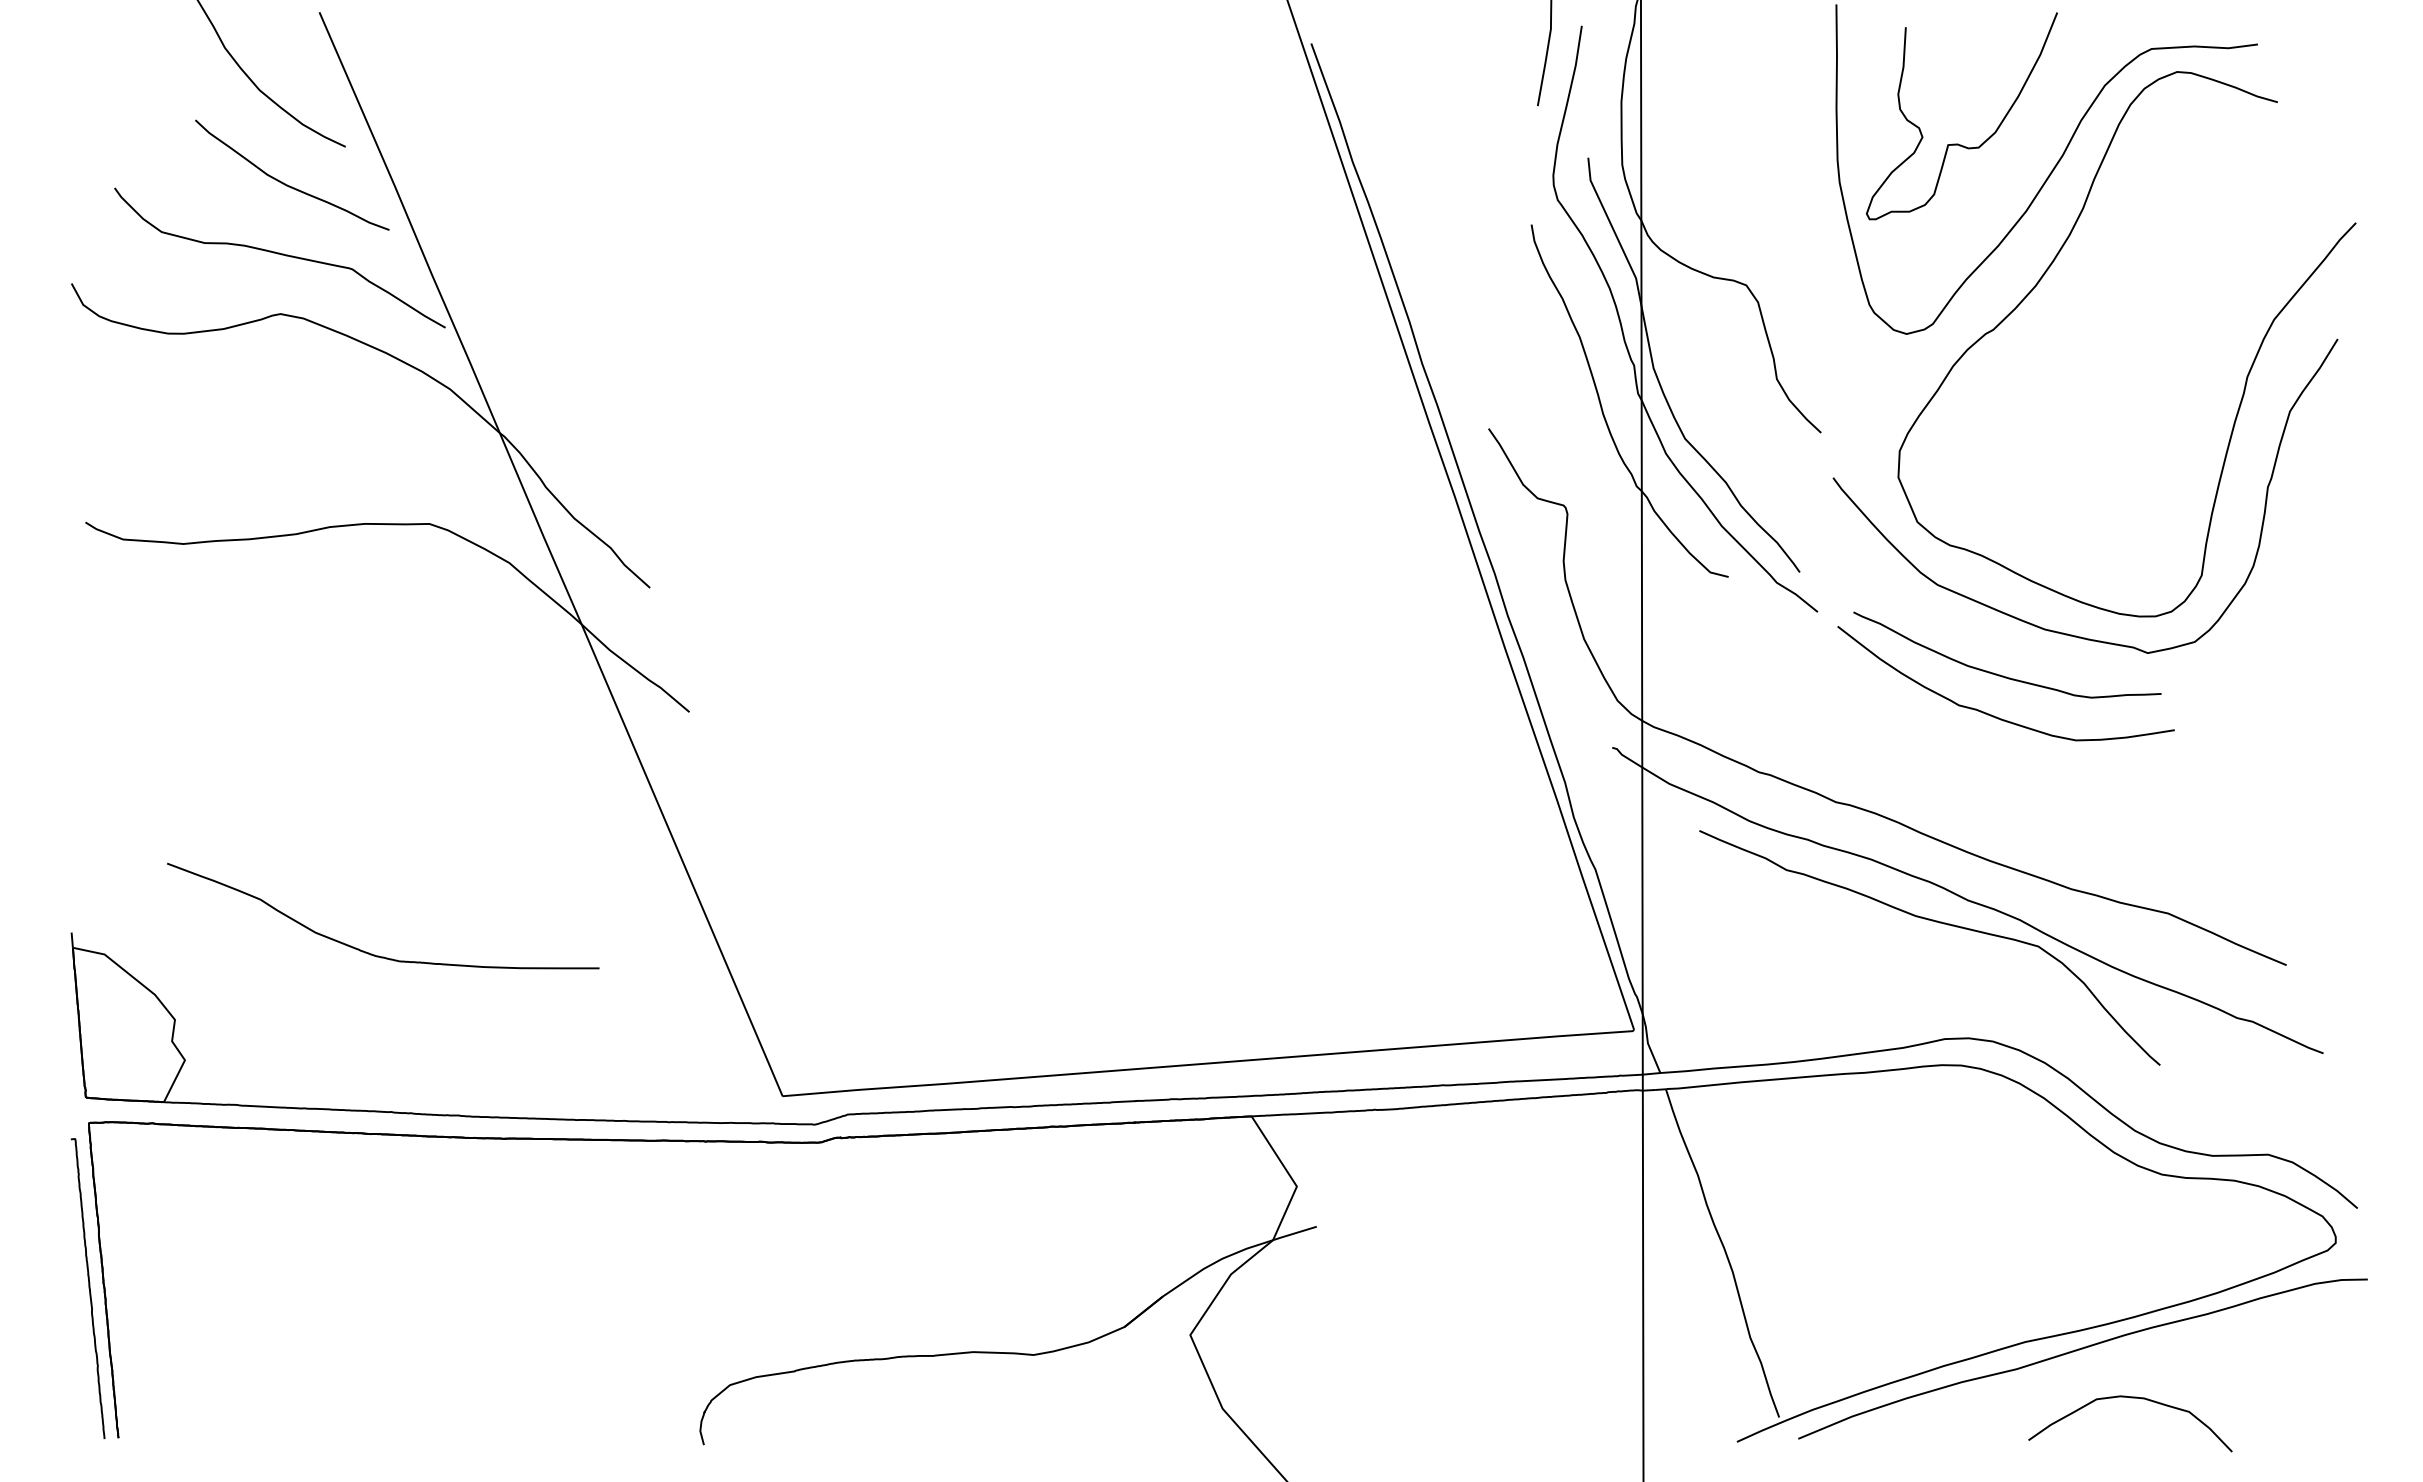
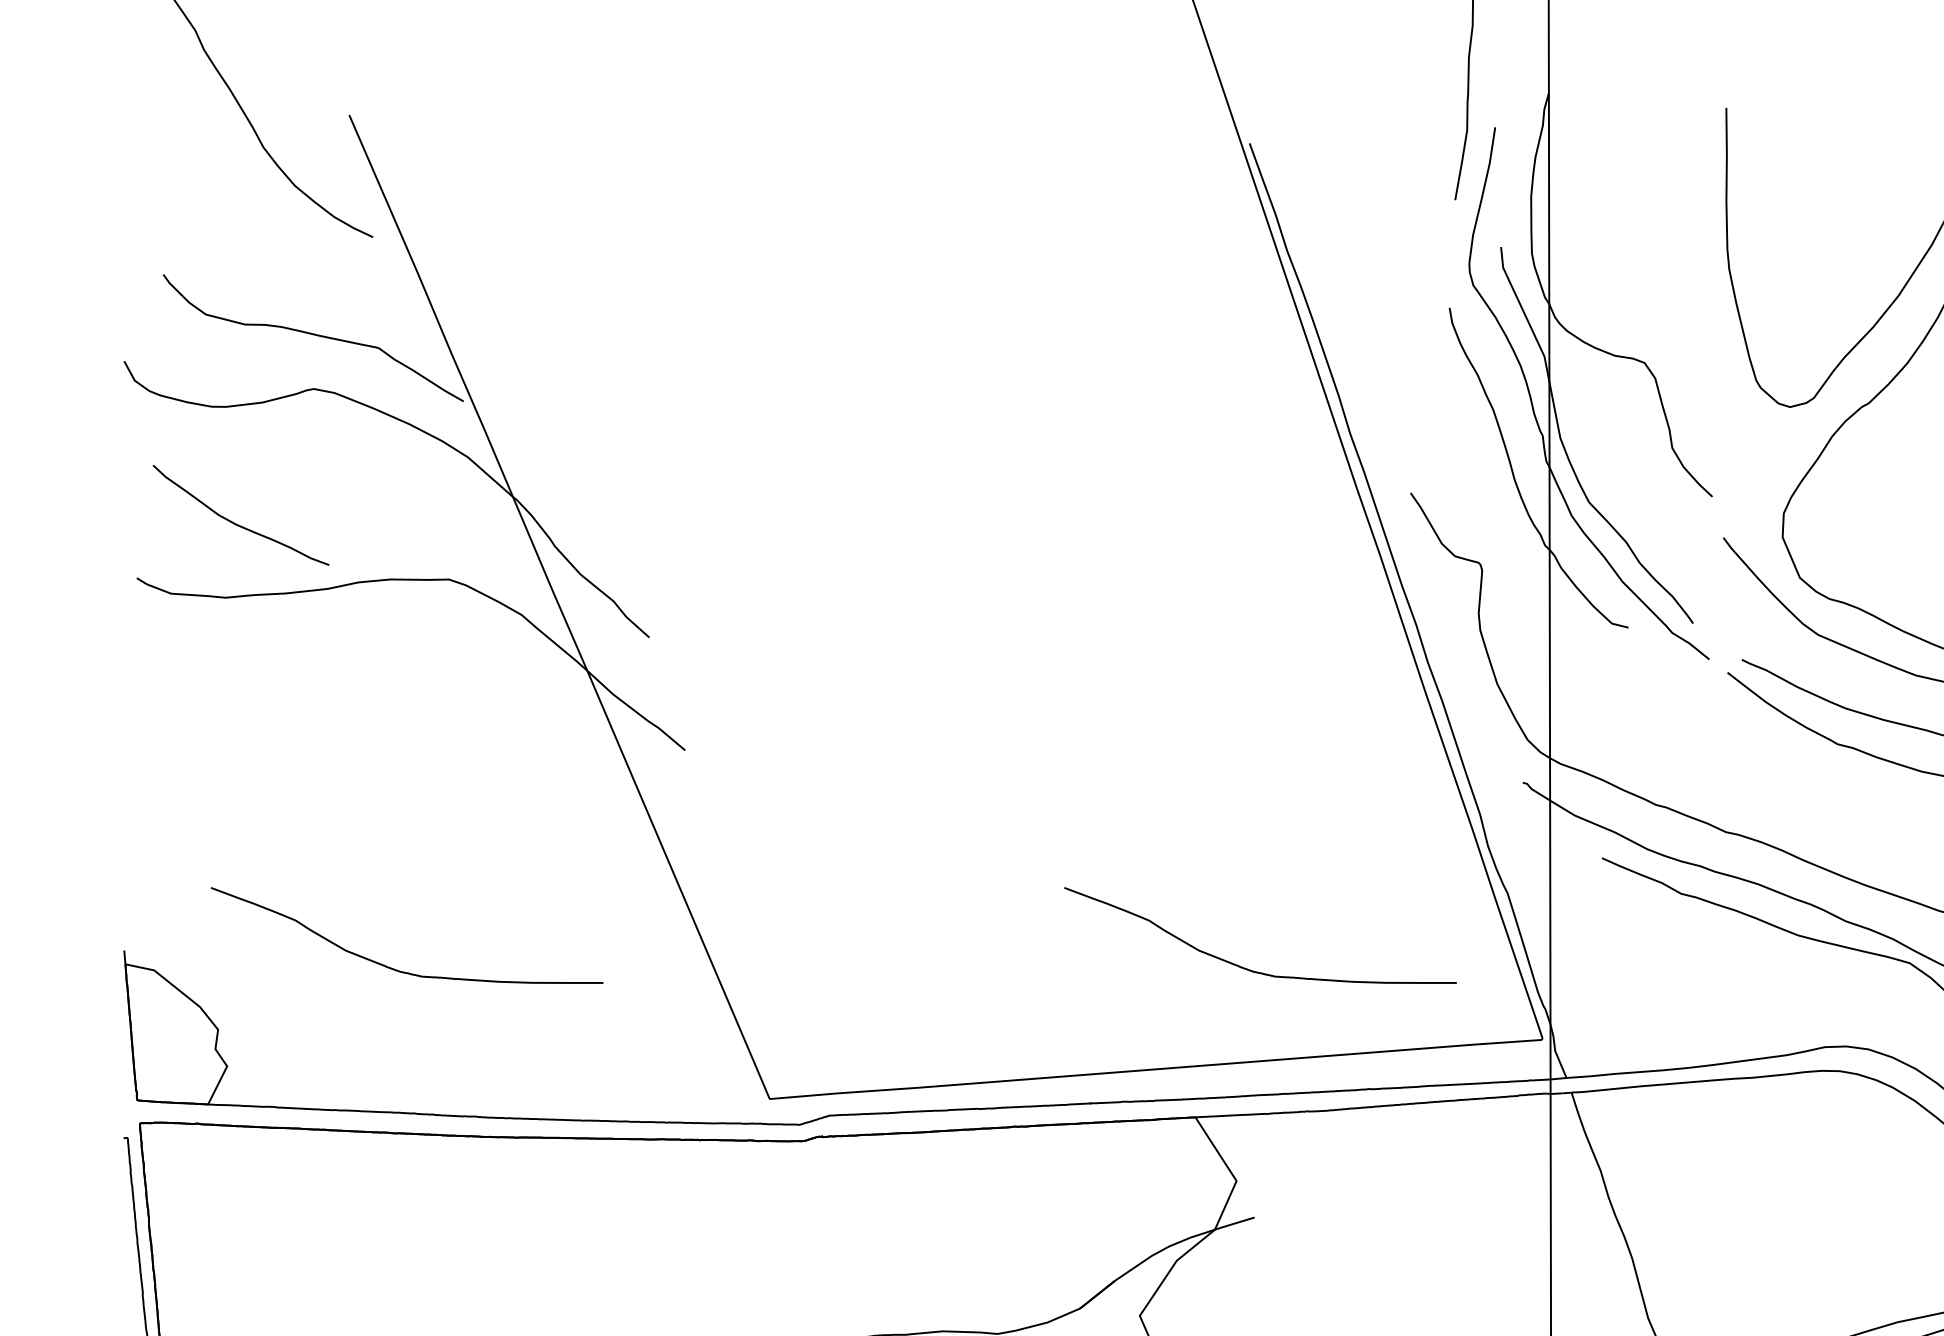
curve: (1958, 143) -> (1837, 234), removed
curve: (287, 184) -> (236, 523), moved
curve: (1309, 952) -> (1248, 968), added

